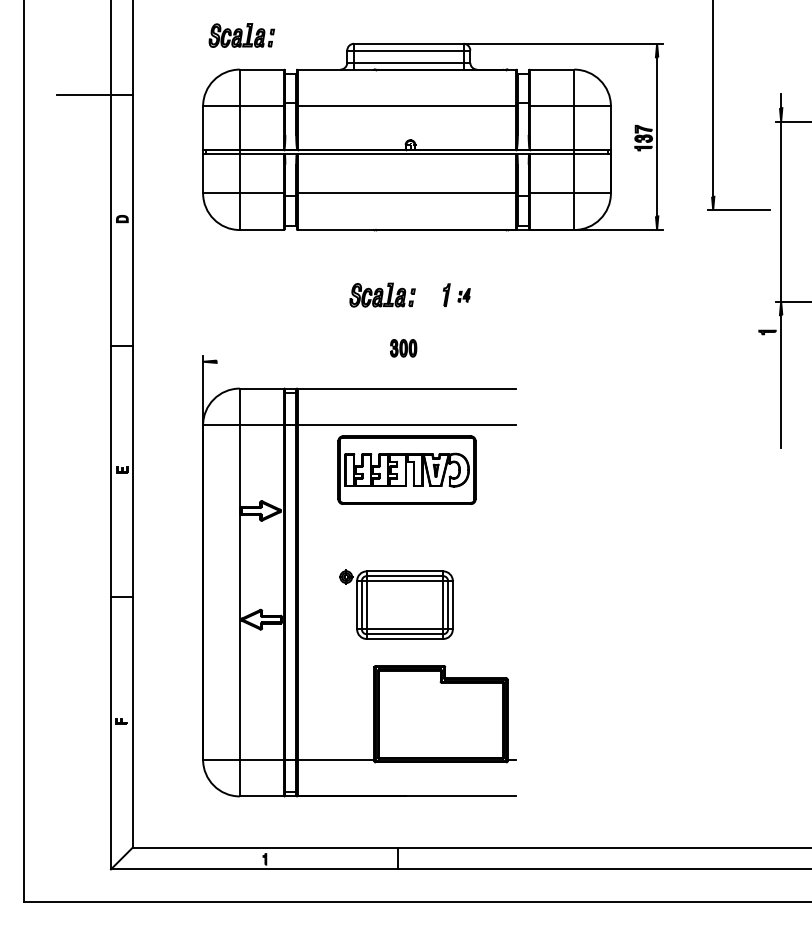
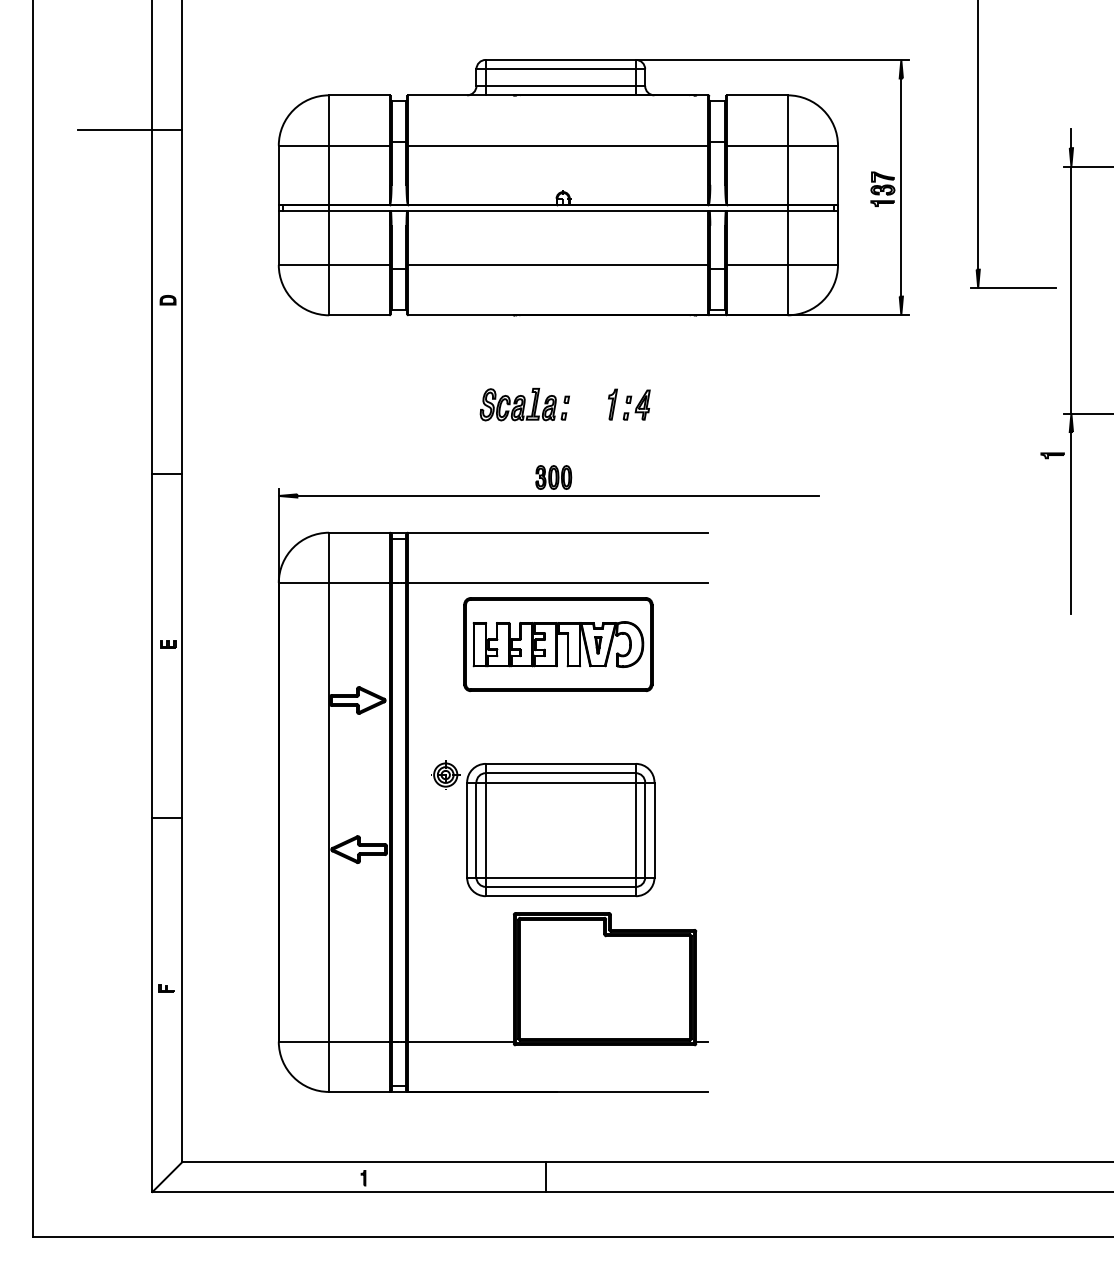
part: (241, 35) -> (331, 48), removed
part: (463, 295) -> (636, 404), size x1.67
line: (407, 361) -> (558, 495), added
part: (396, 604) -> (543, 828), size x1.43

